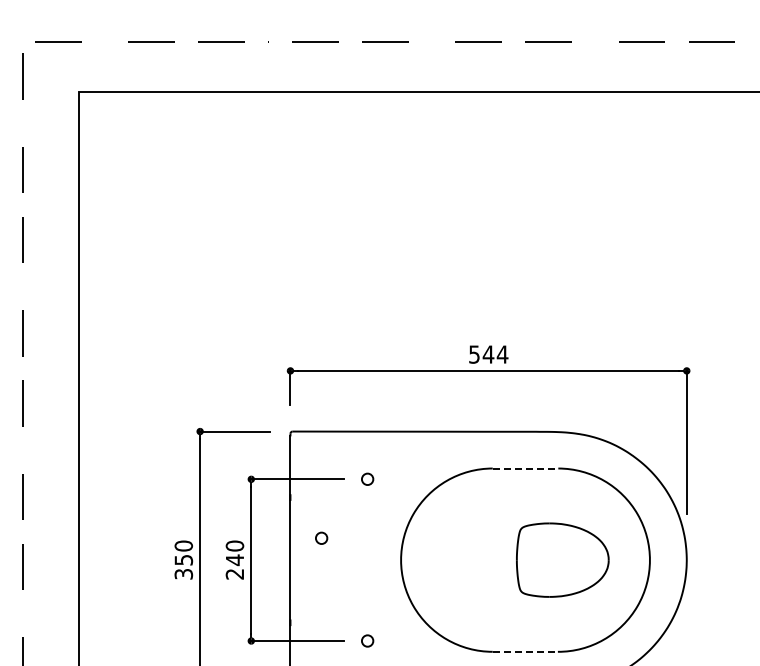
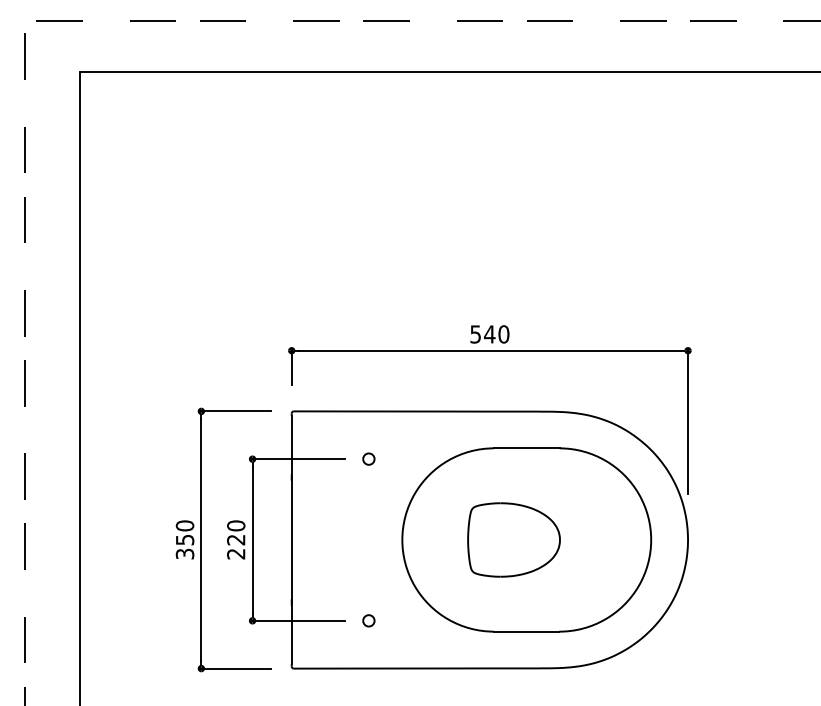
text: (502, 354) -> (503, 334), 544 -> 540
line: (525, 468) -> (526, 448), dashed -> solid
circle: (321, 537) -> (322, 517), removed
text: (235, 559) -> (236, 539), 240 -> 220
part: (562, 559) -> (513, 539), moved
line: (525, 651) -> (526, 631), dashed -> solid

